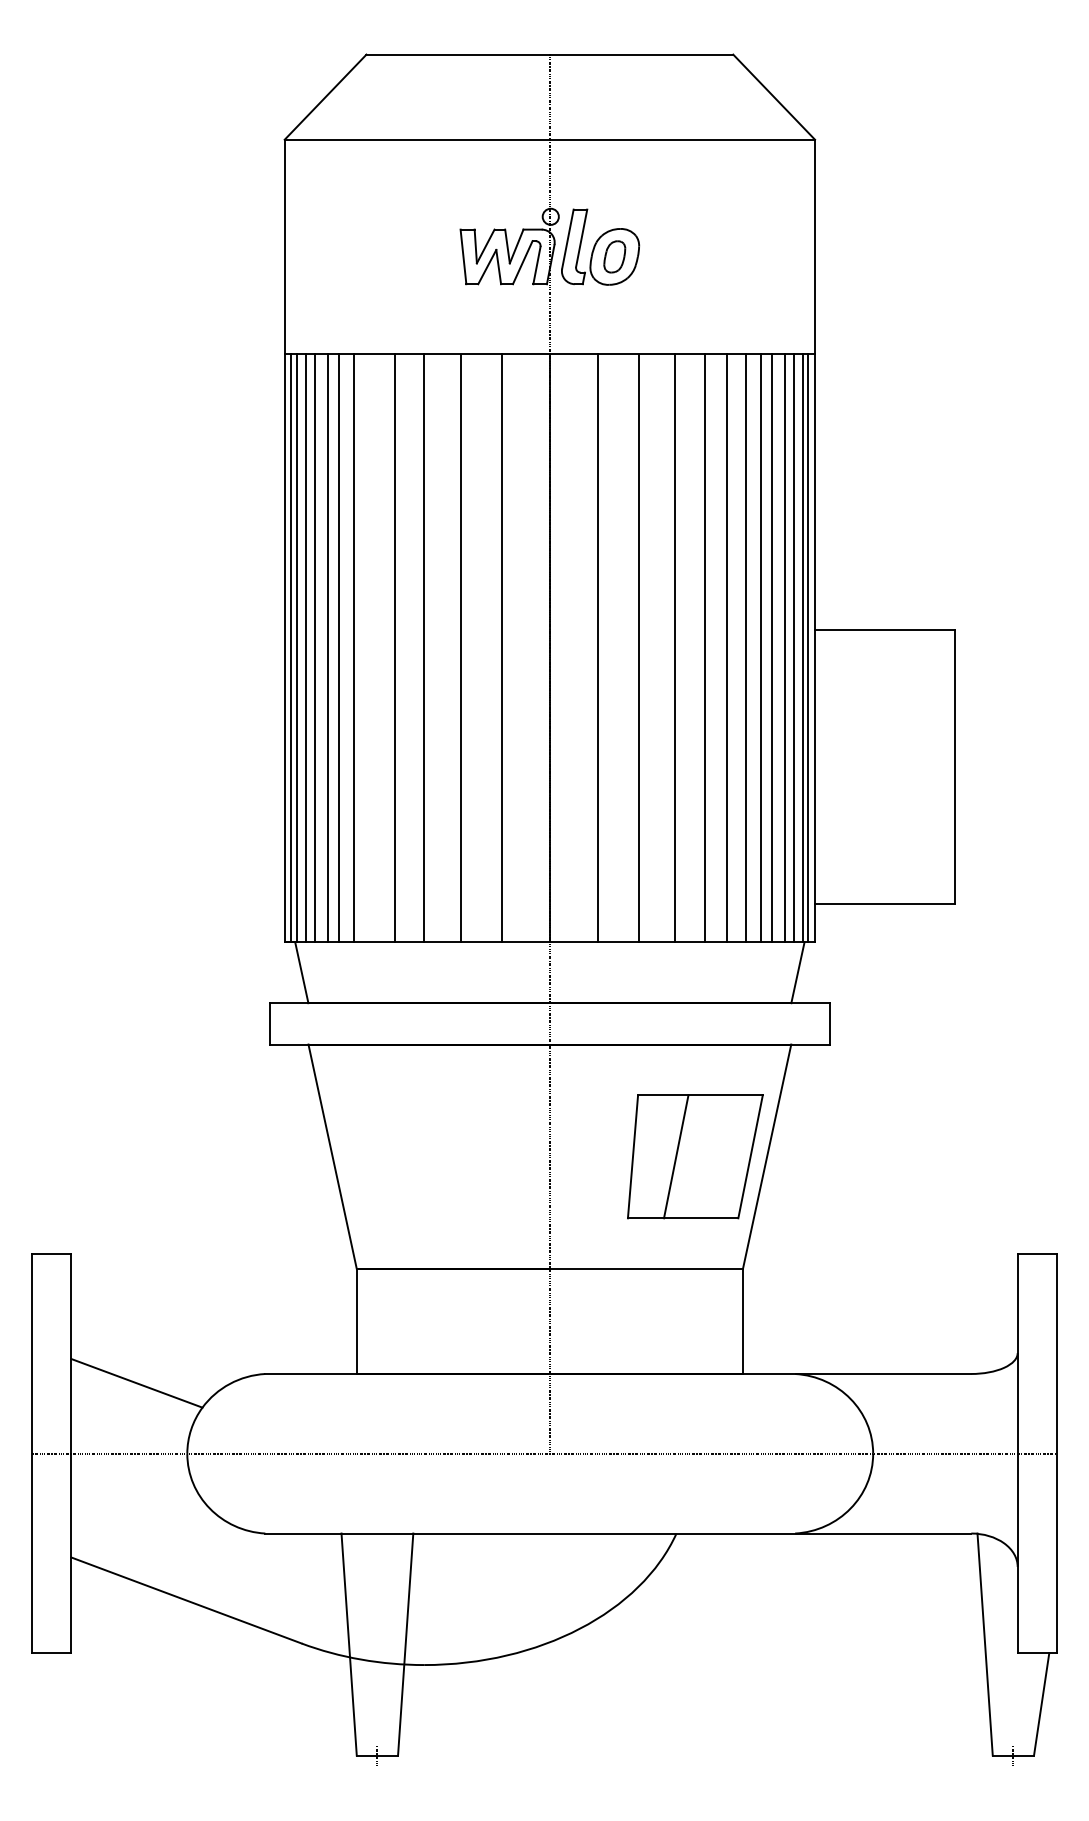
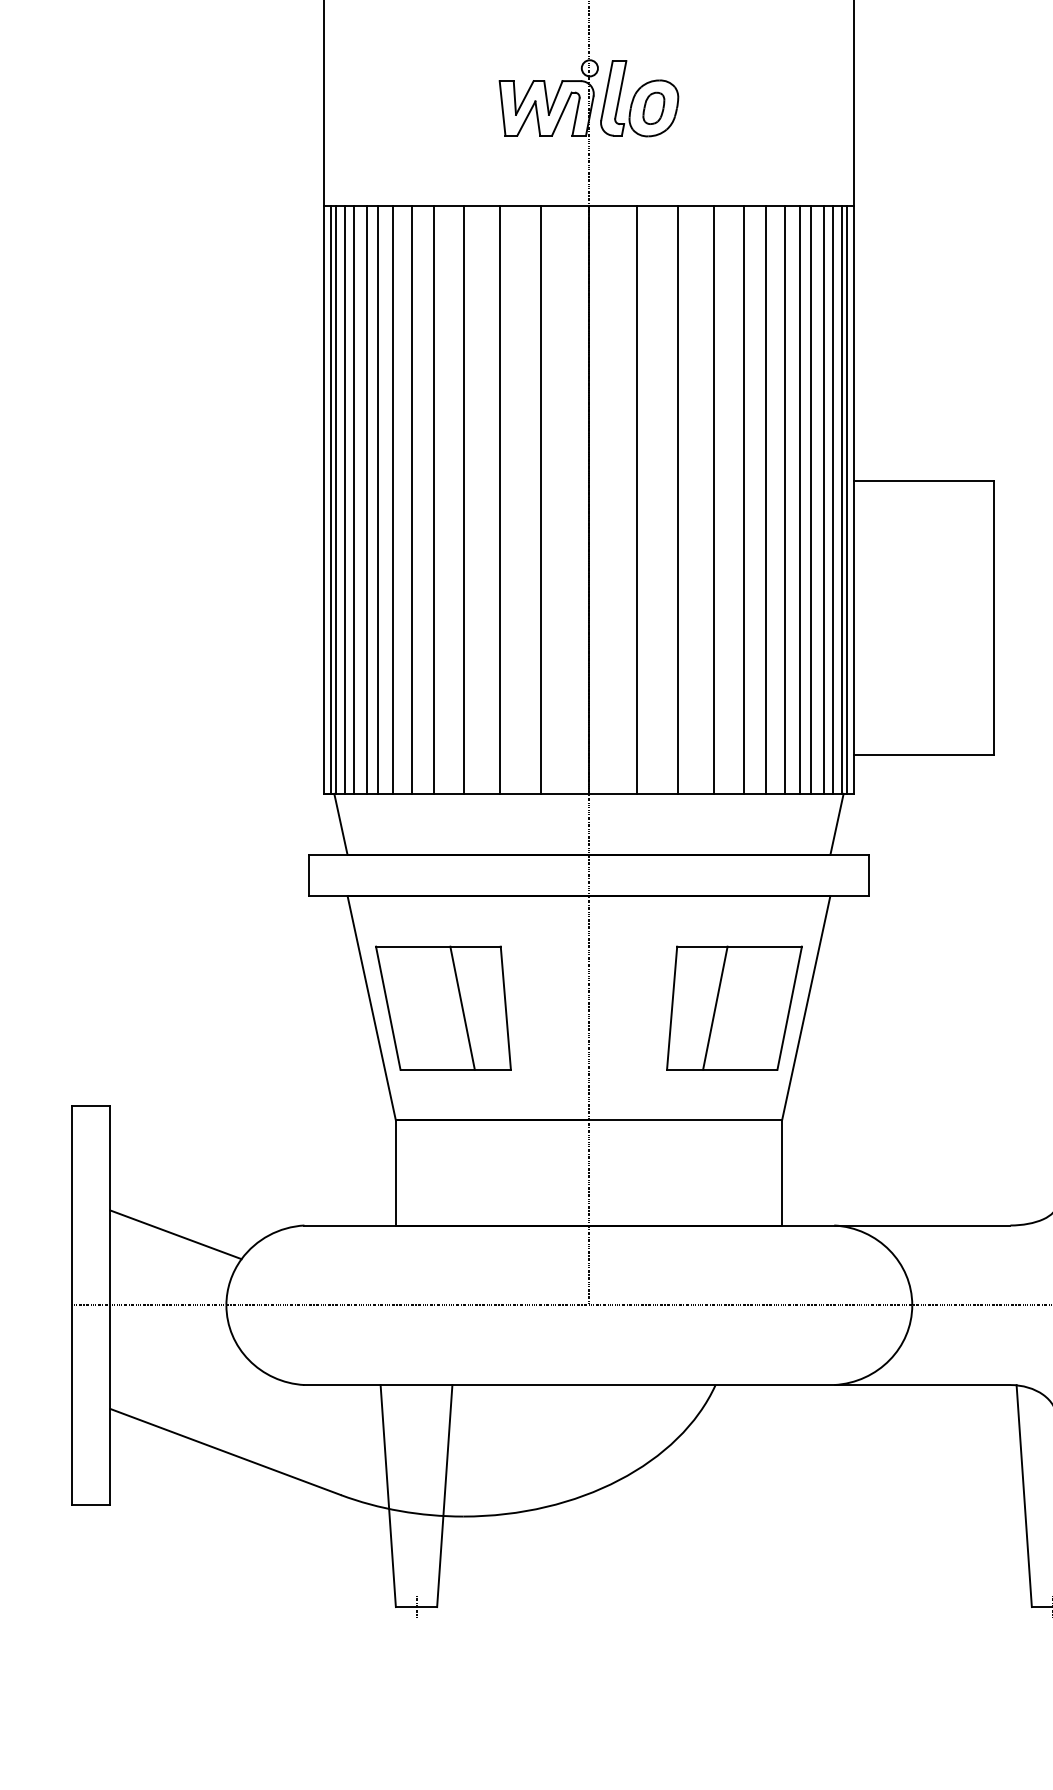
line: (372, 648) -> (411, 500), added
part: (404, 1156) -> (443, 1008), added

